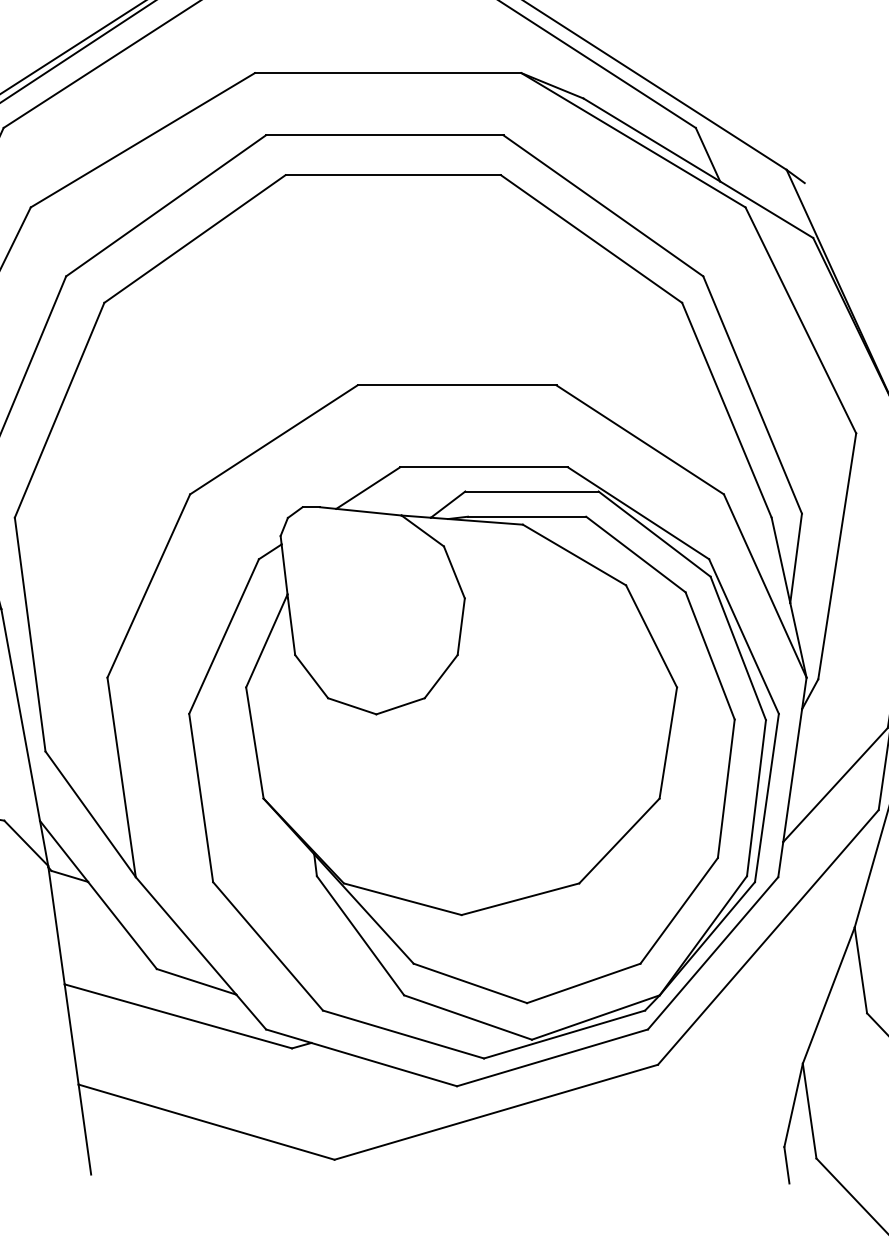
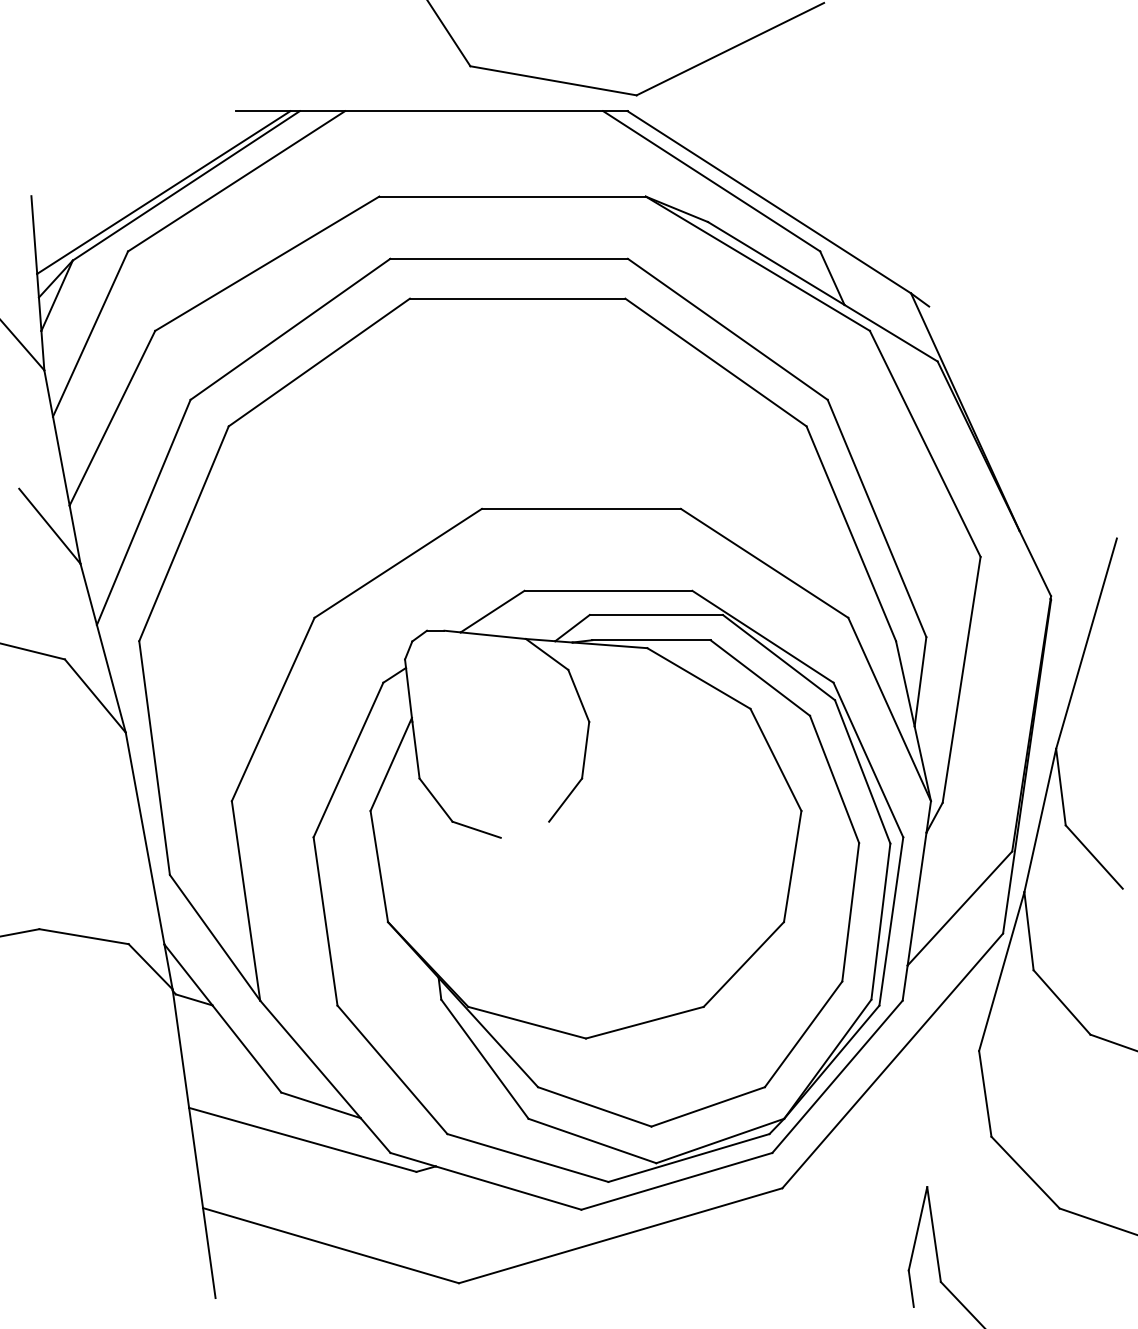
line: (400, 706) -> (524, 829), removed
line: (829, 996) -> (953, 1119), removed

